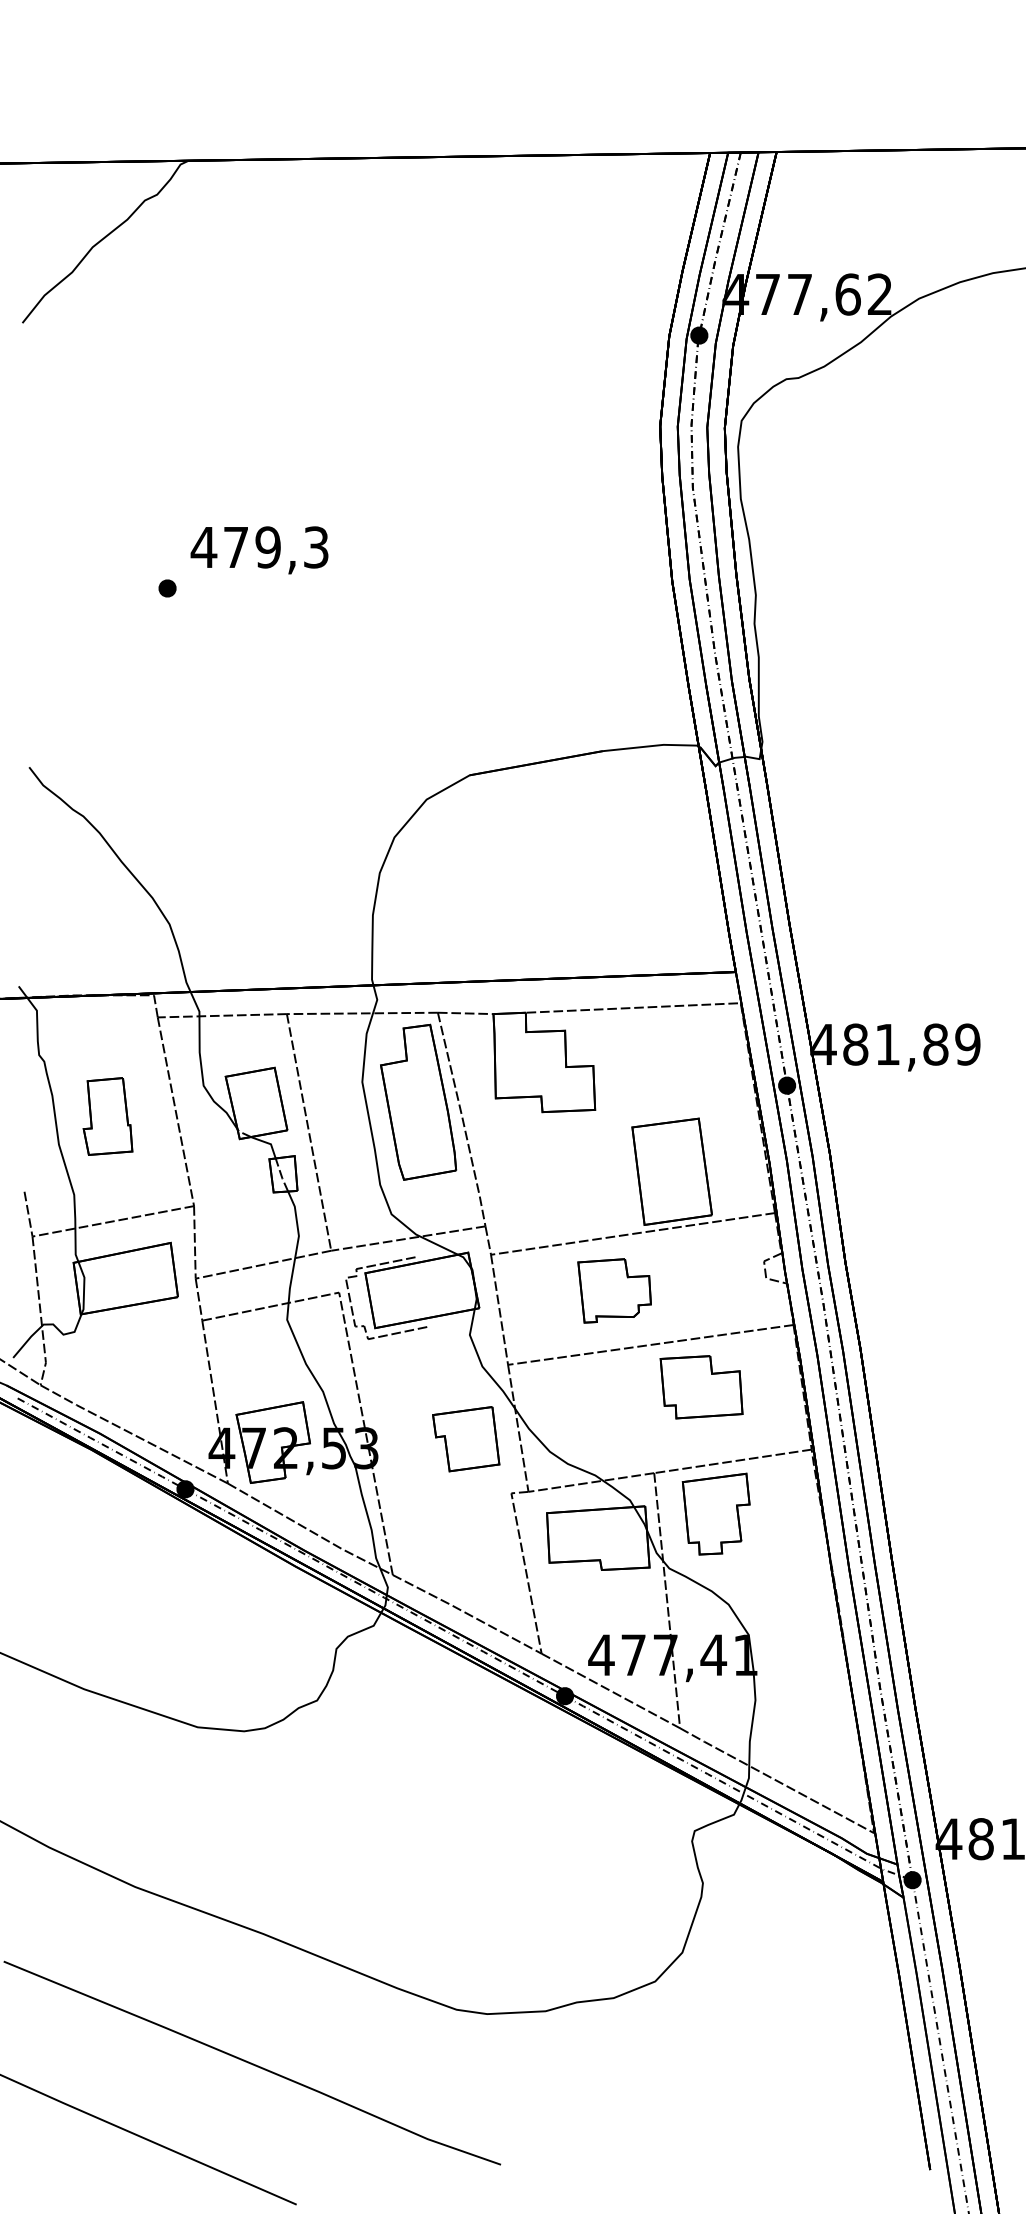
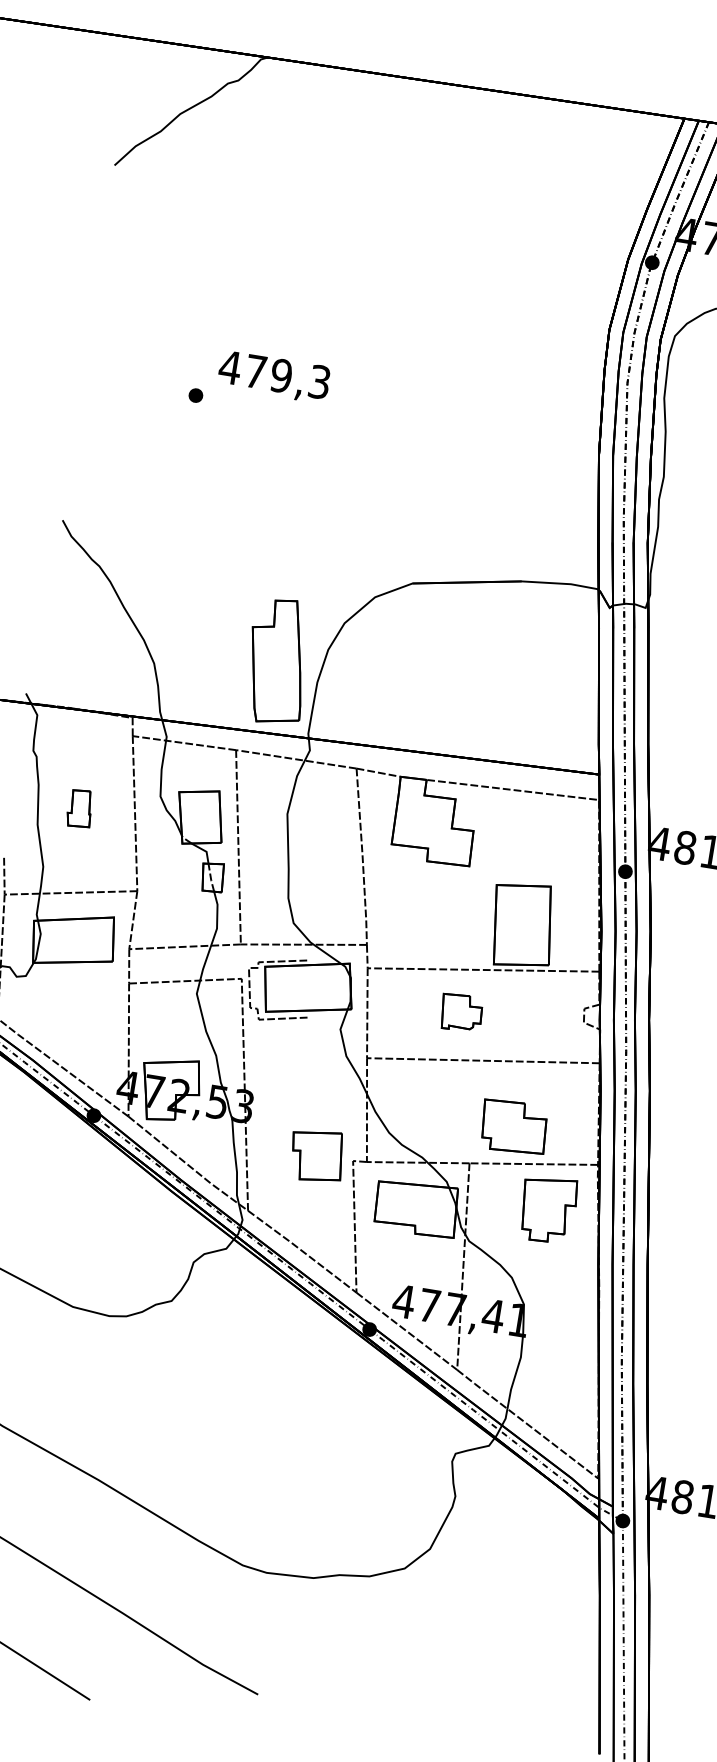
part: (418, 1101) -> (278, 660), moved
part: (107, 1116) -> (79, 808), size x0.6
part: (614, 1290) -> (461, 1012), size x0.7
part: (701, 1387) -> (513, 1127), moved
part: (466, 1439) -> (317, 1156), moved
part: (715, 1513) -> (547, 1208), moved

